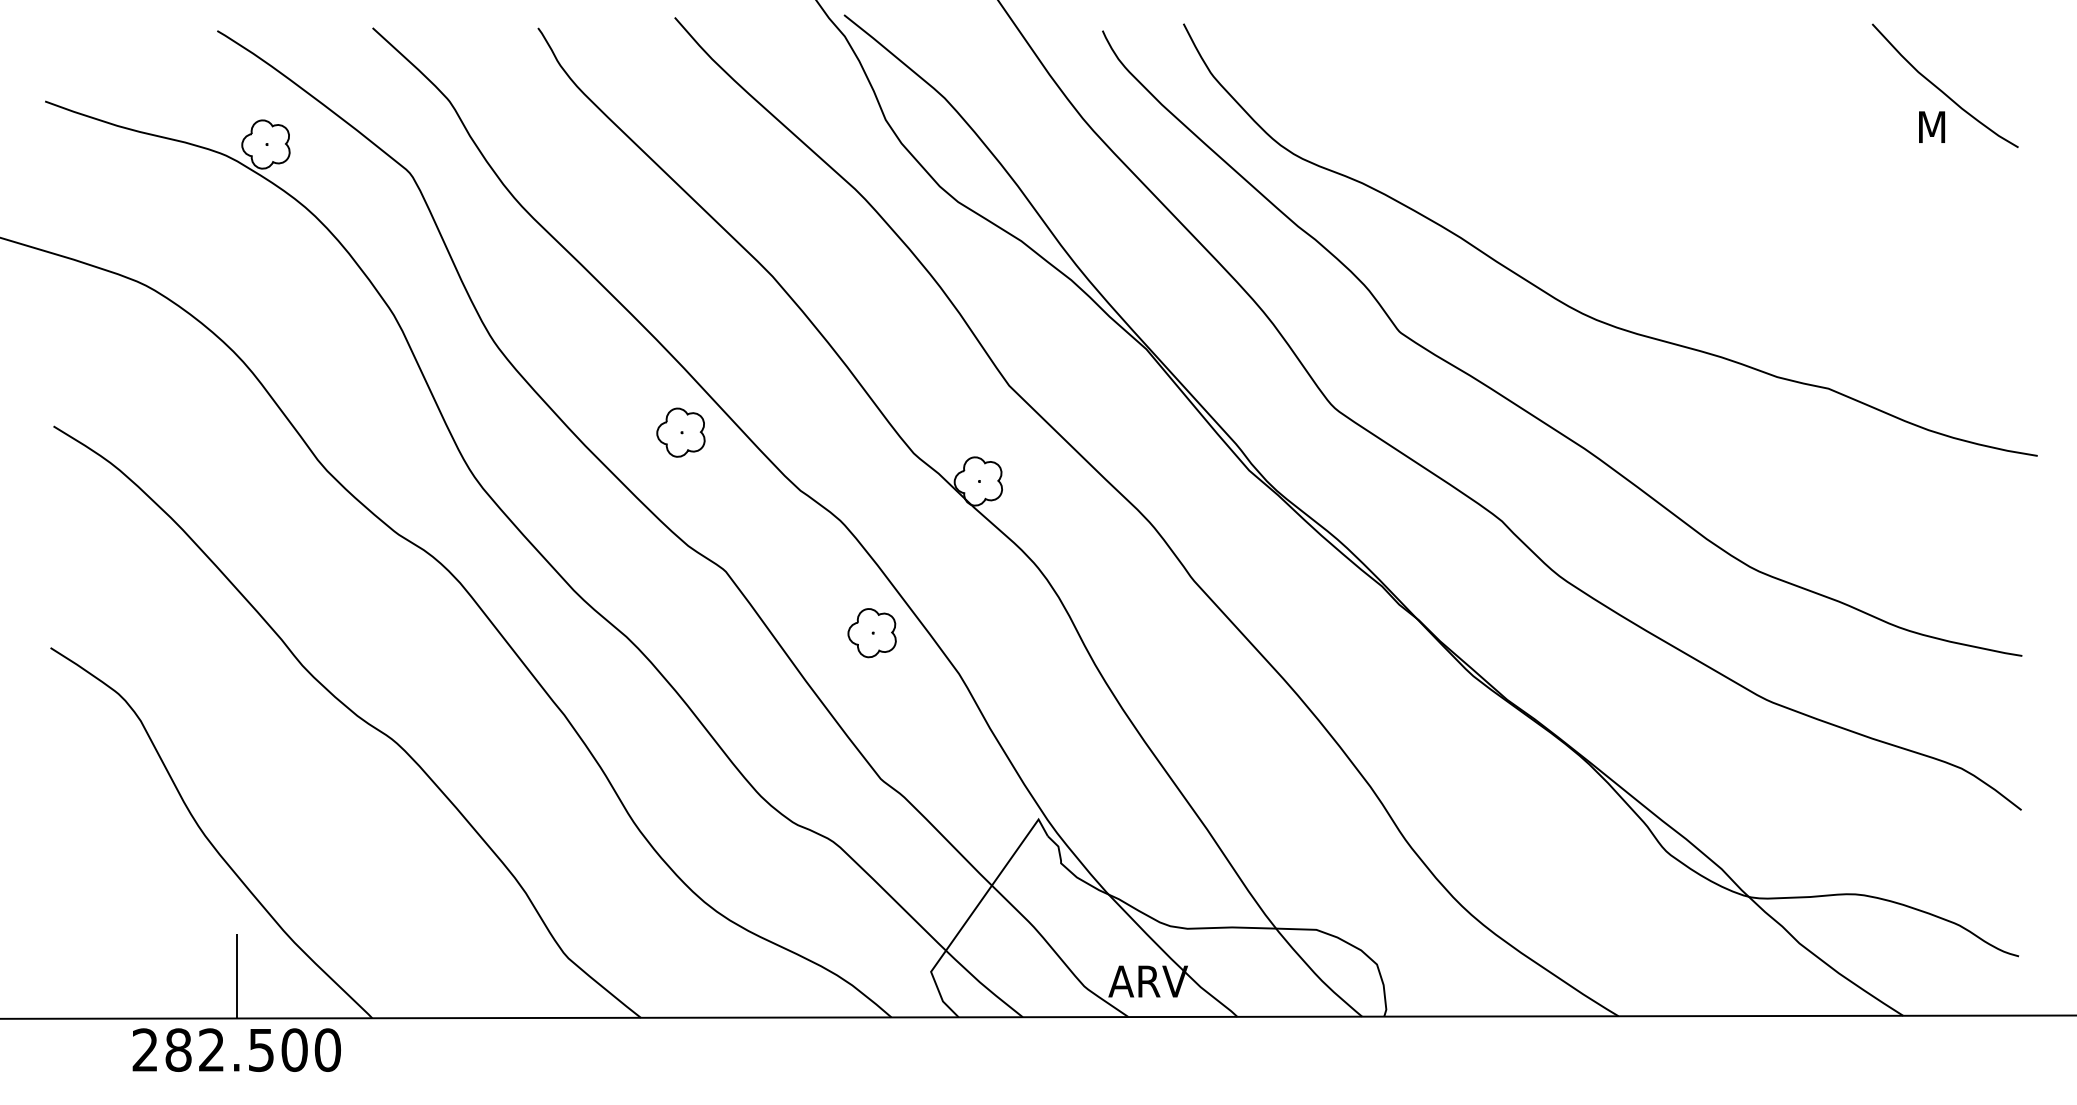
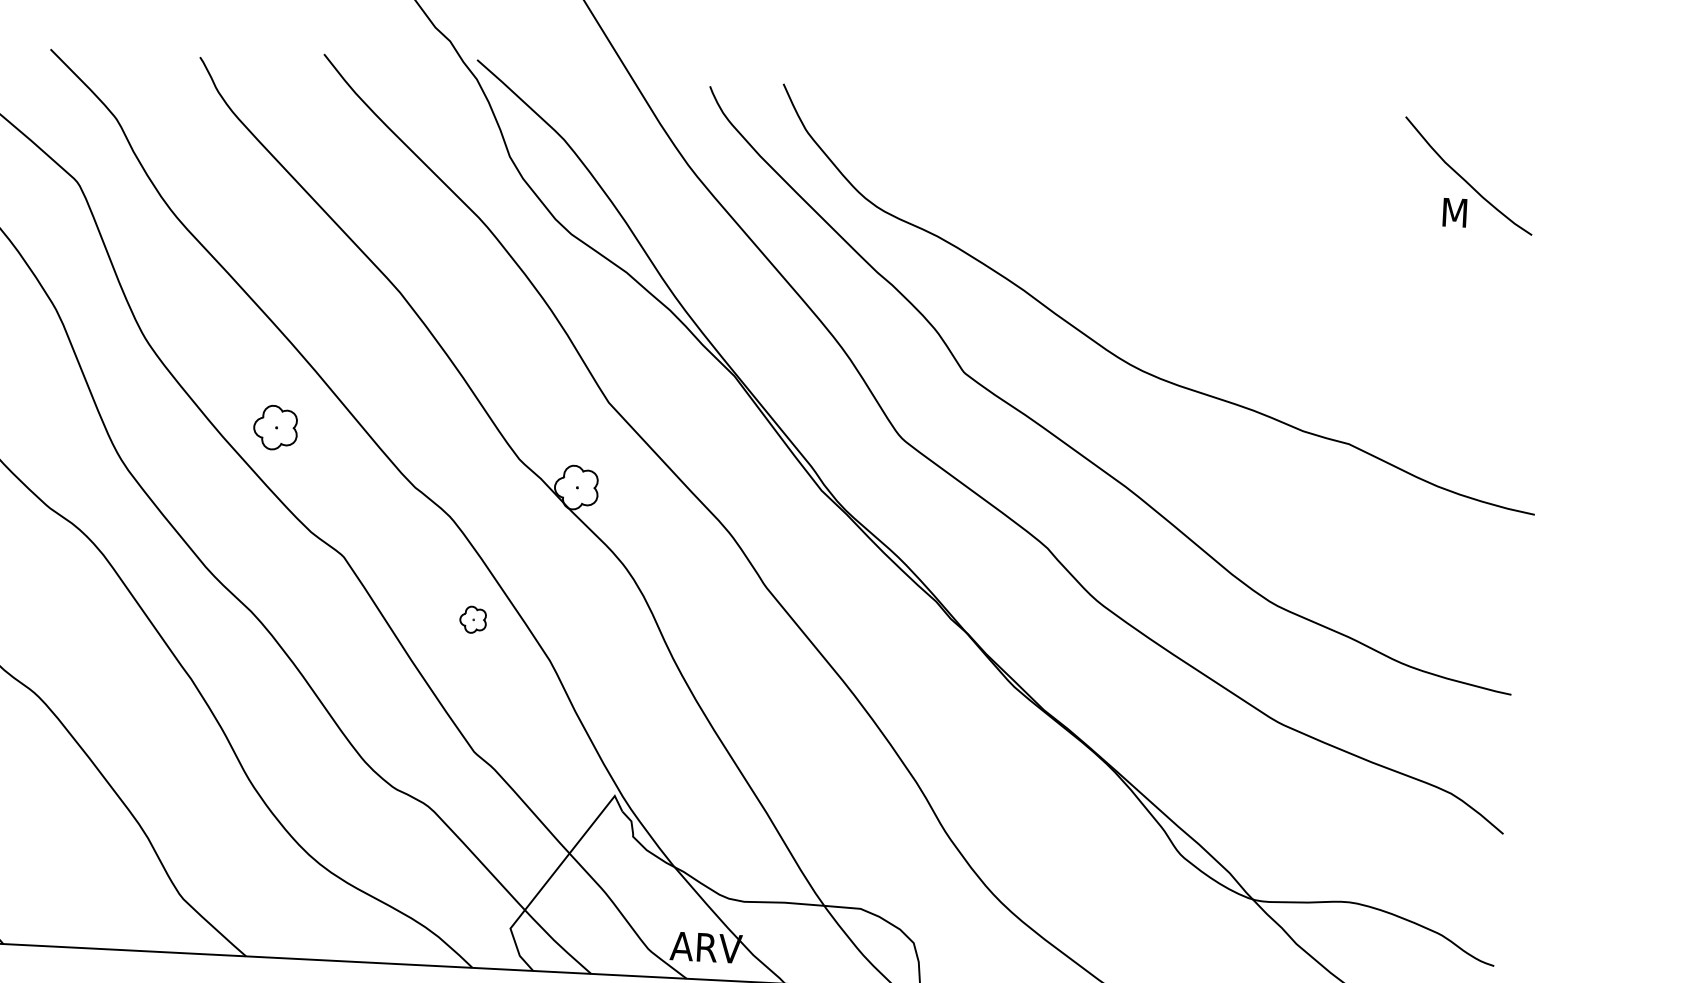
part: (680, 432) -> (275, 427), moved
part: (871, 633) -> (472, 620), size x0.6

